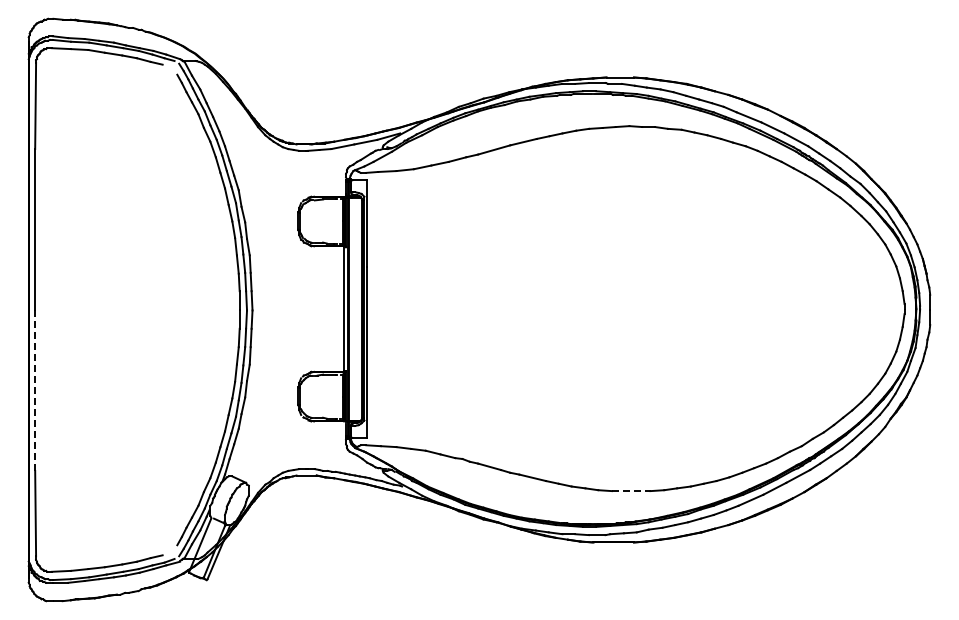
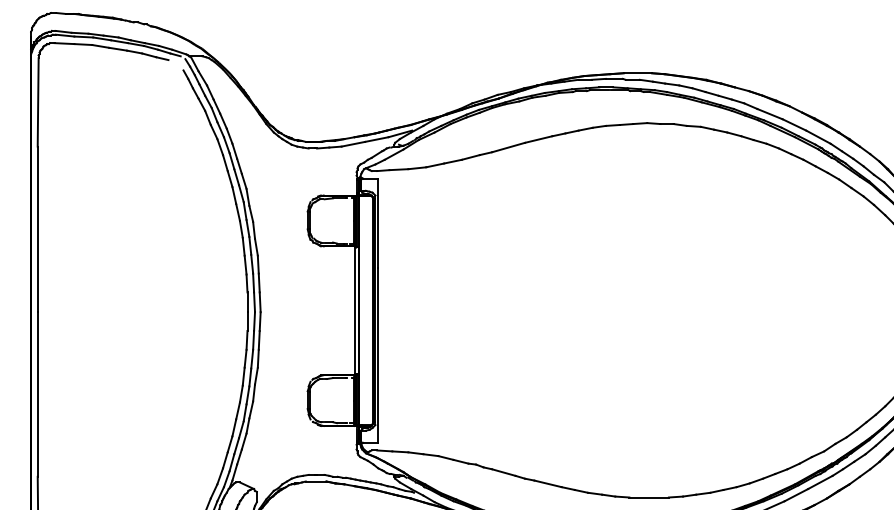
line: (35, 390) -> (38, 394), dashed -> solid
line: (631, 491) -> (649, 497), dashed -> solid

